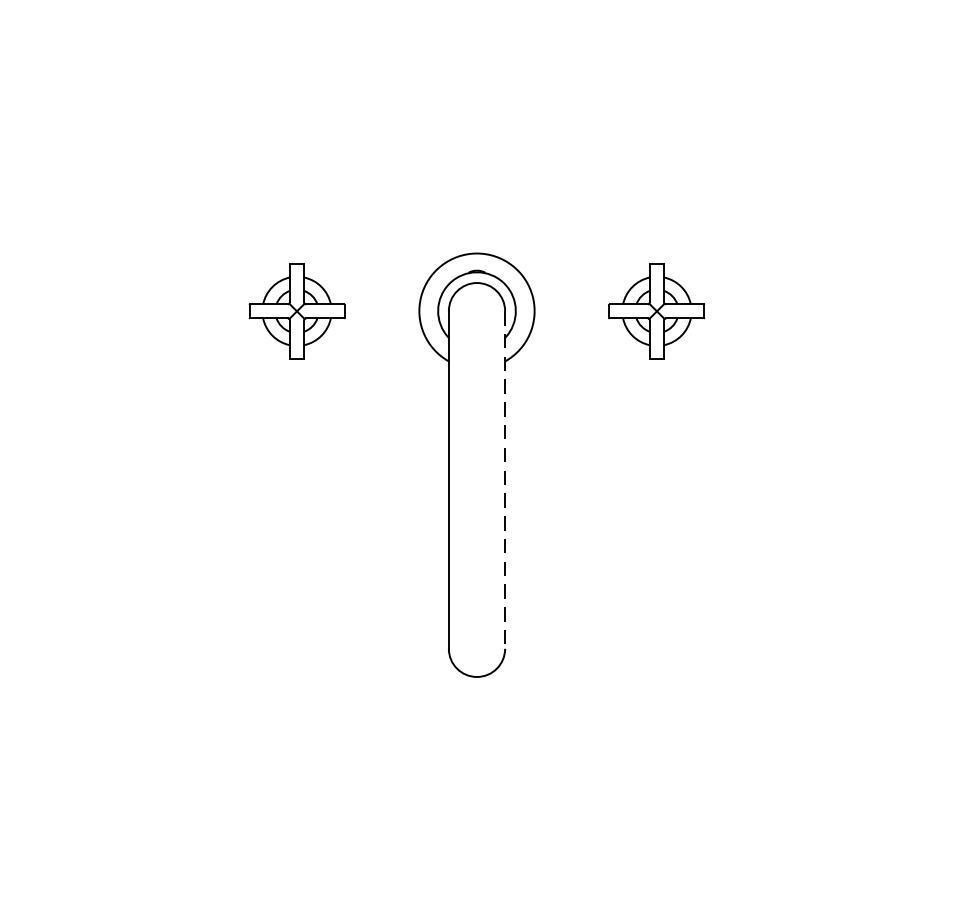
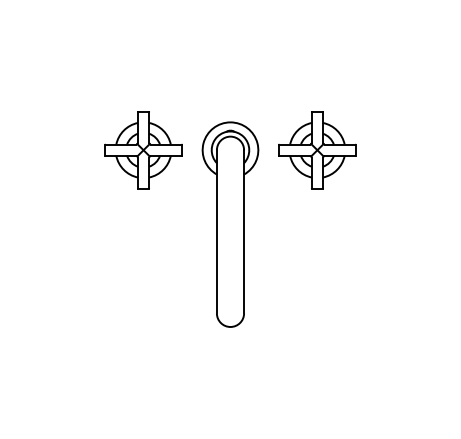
part: (296, 311) -> (143, 150), size x1.67
part: (657, 311) -> (317, 150), size x1.67
line: (505, 479) -> (244, 231), dashed -> solid

